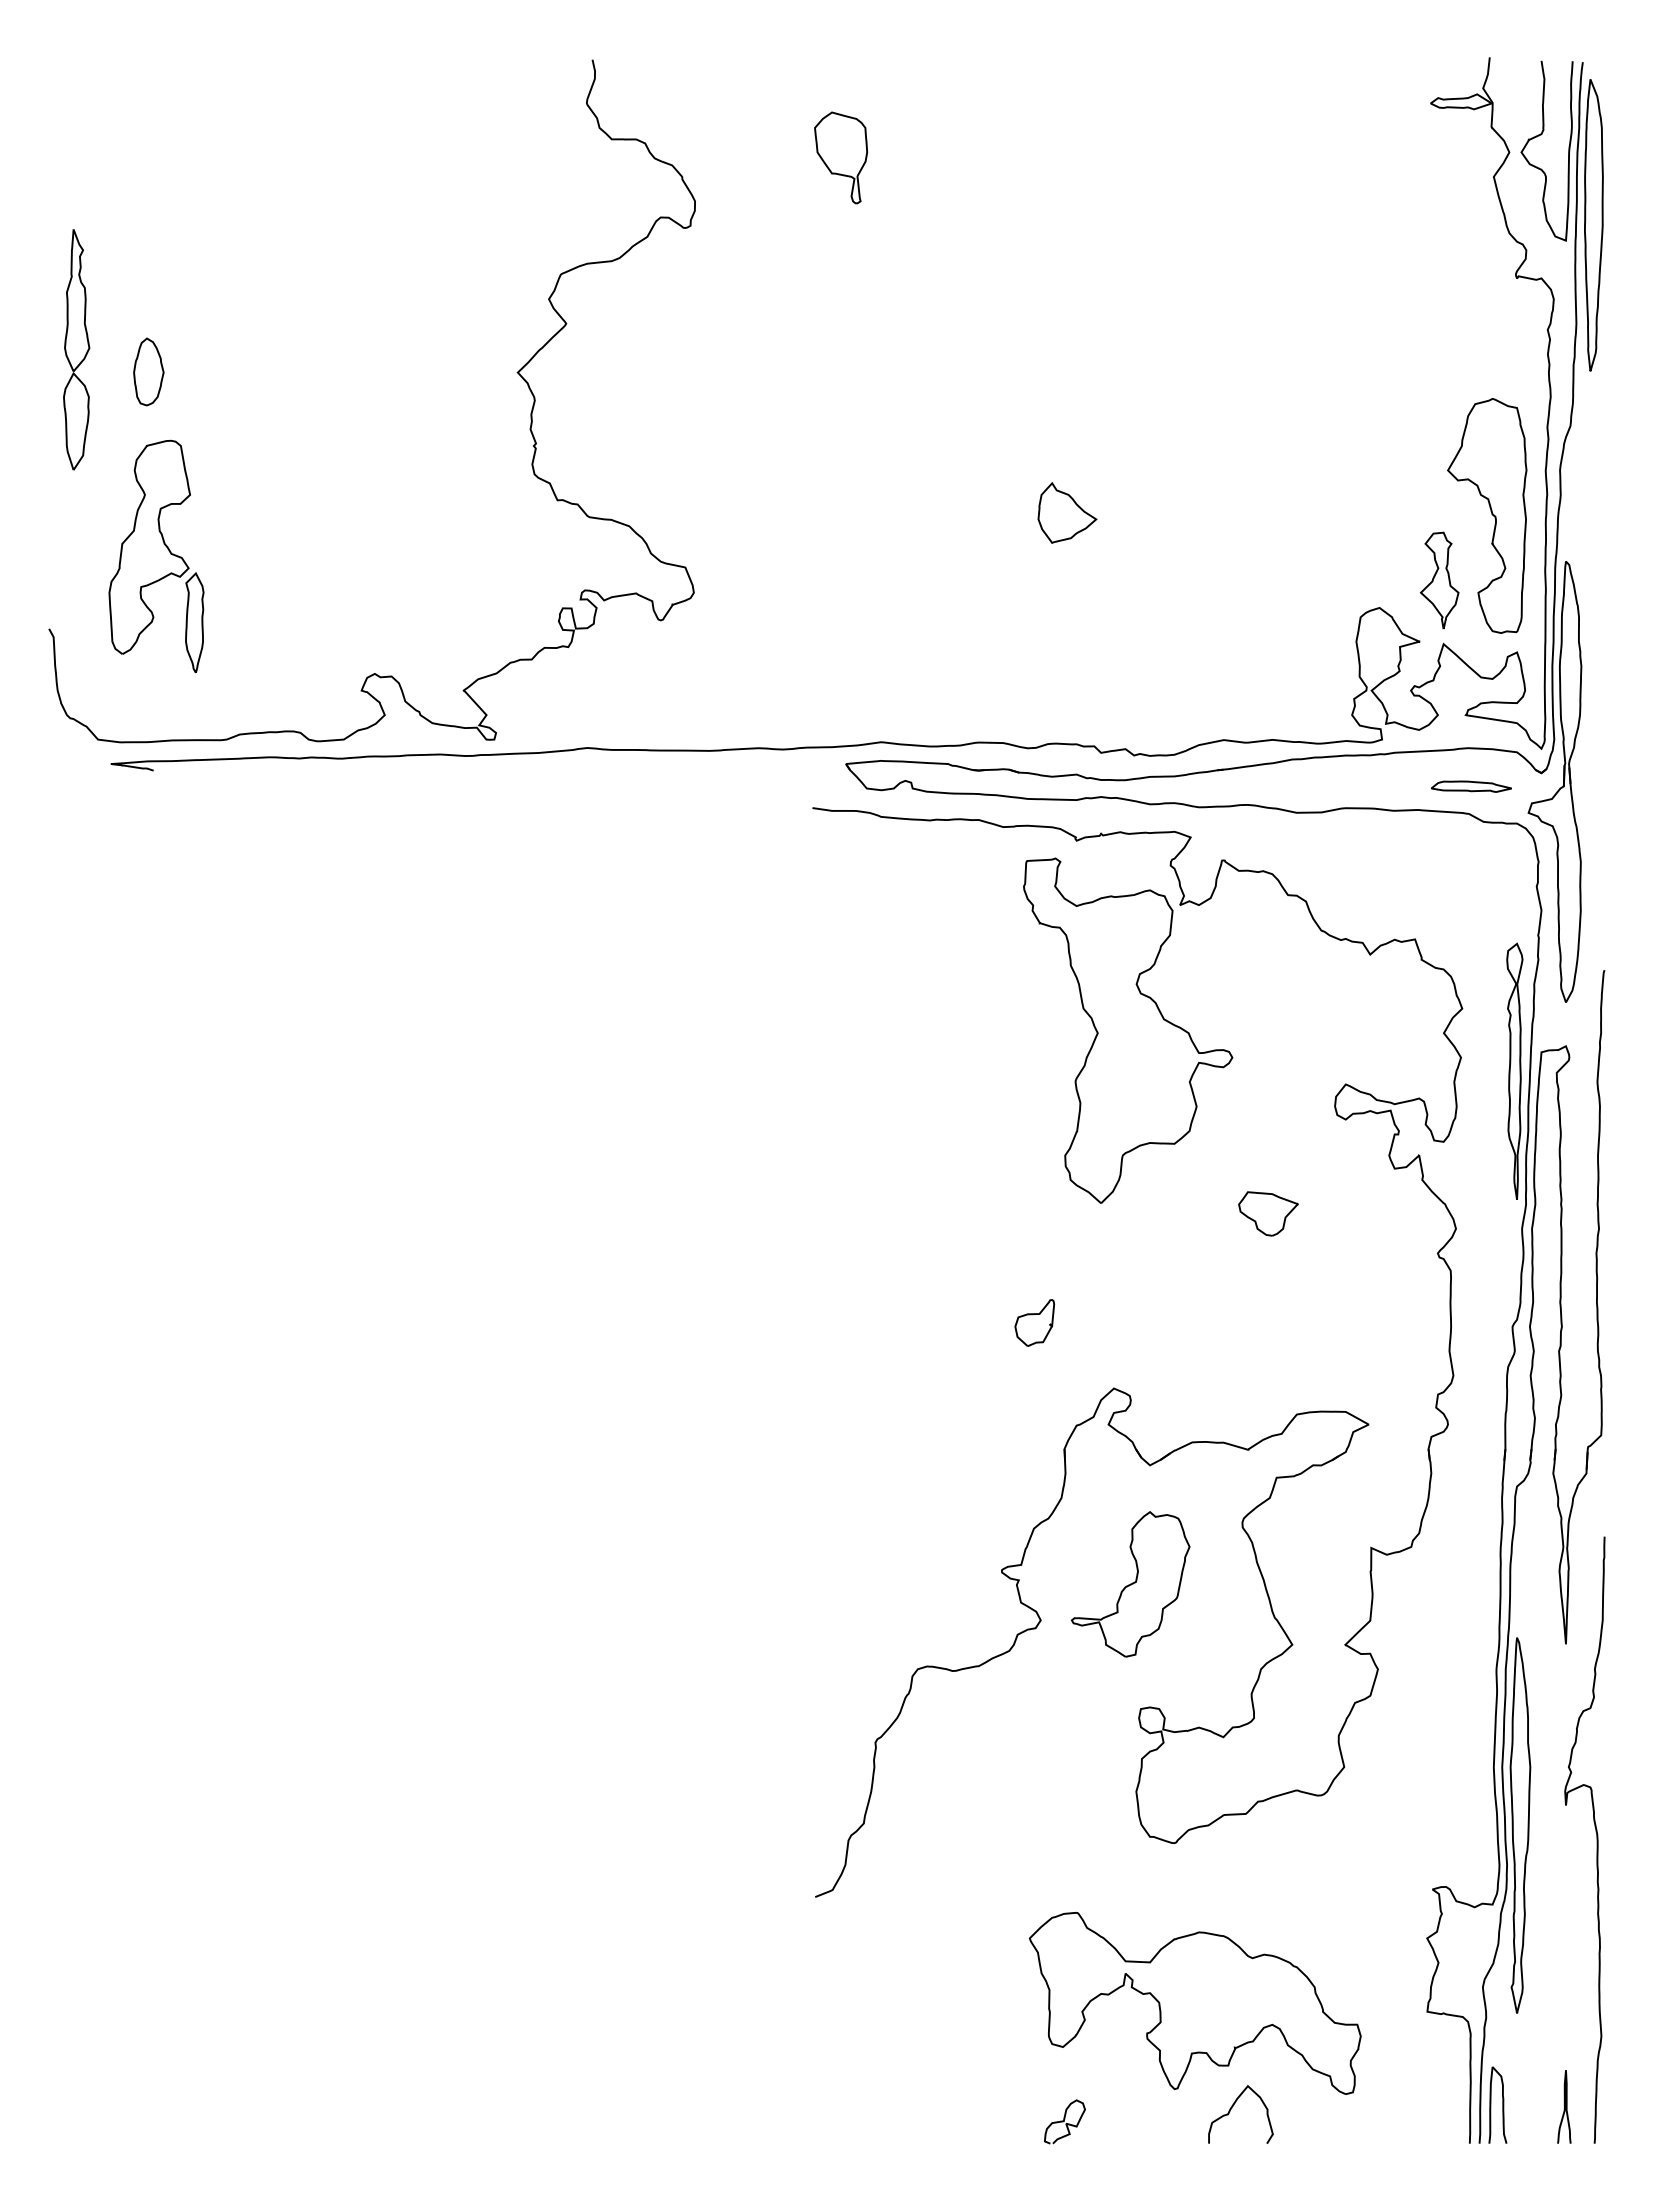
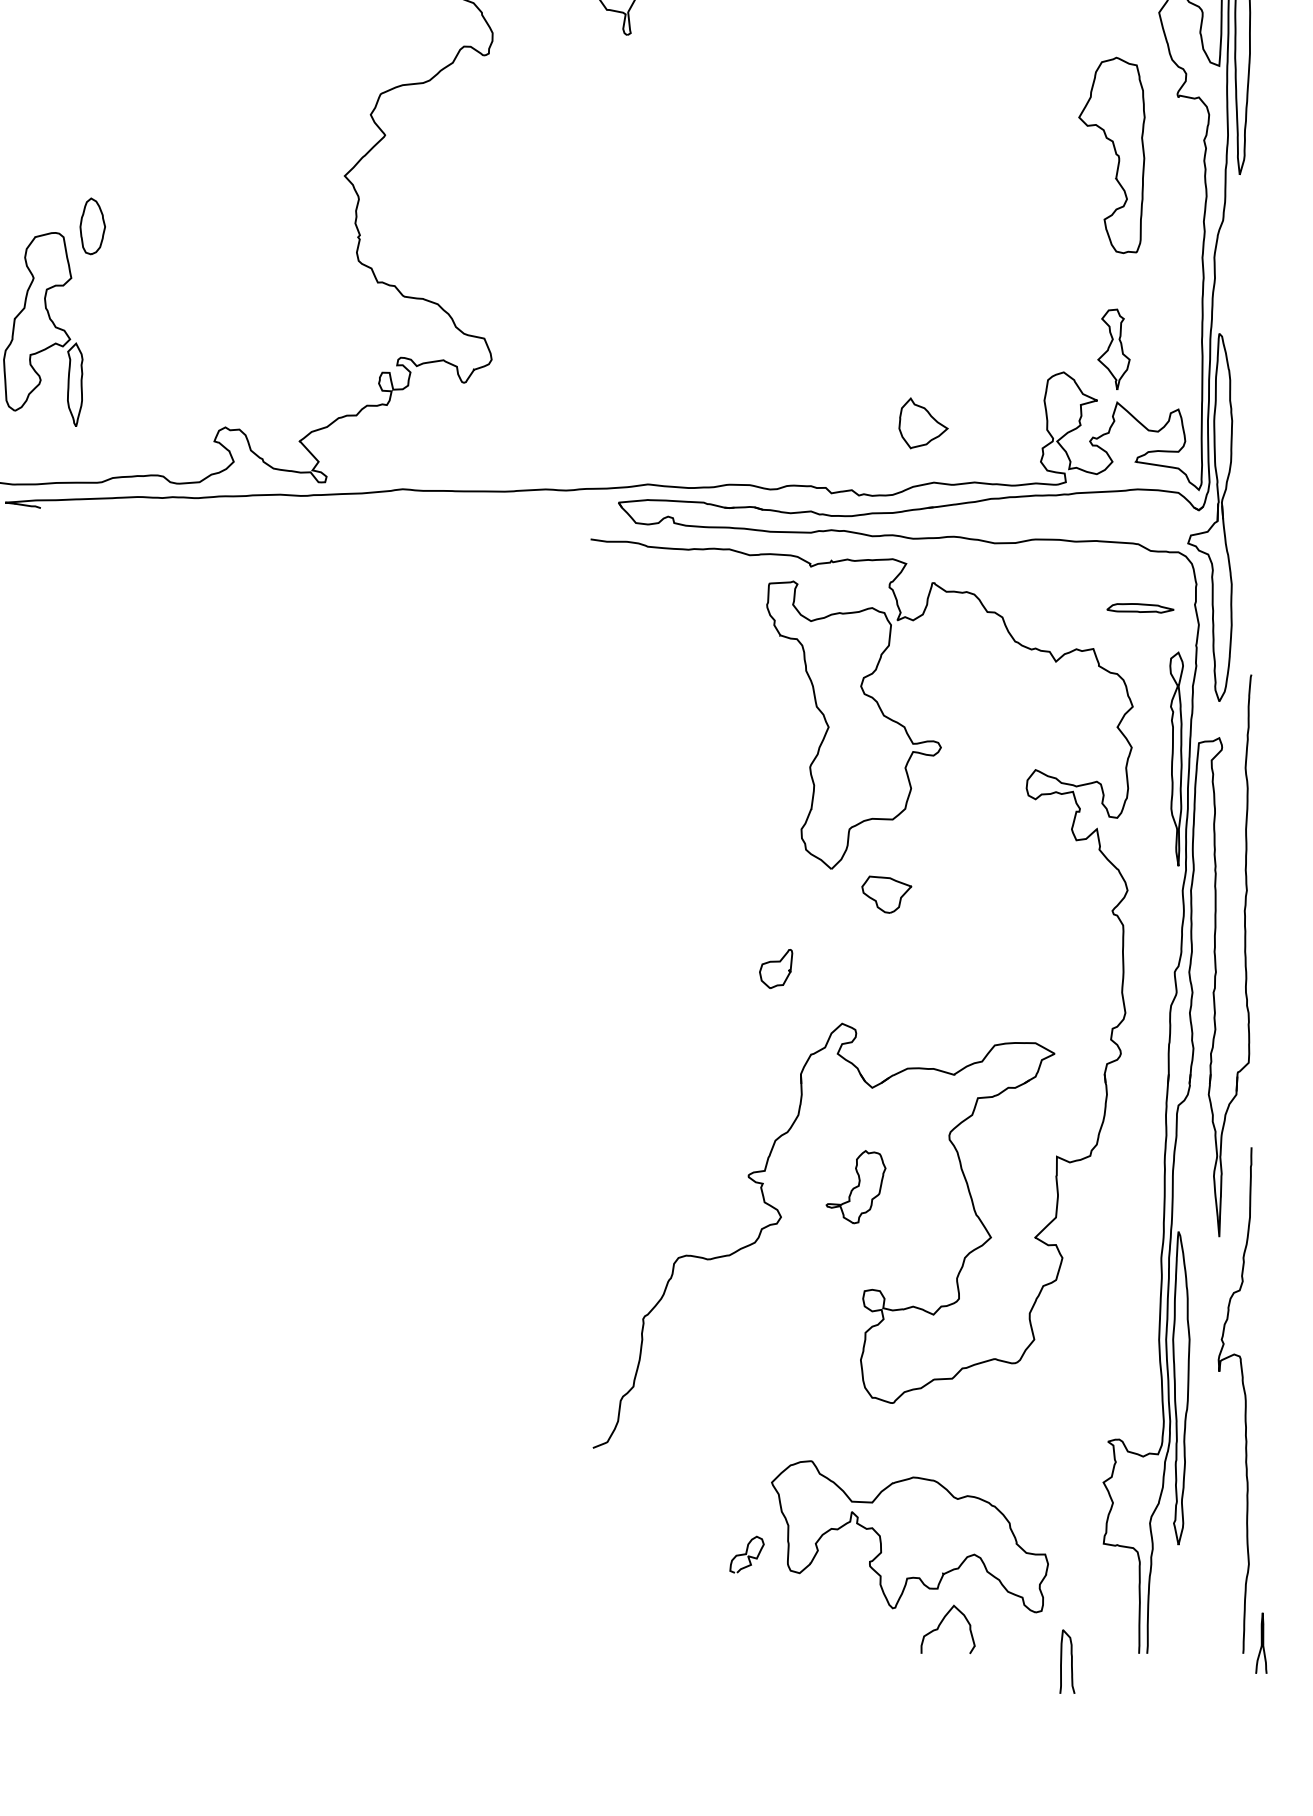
part: (148, 371) -> (92, 226), moved
part: (1067, 512) -> (923, 422), moved
part: (1487, 515) -> (1112, 155), moved
part: (1471, 786) -> (1140, 608), moved
part: (1268, 1213) -> (886, 894), moved
part: (1130, 1584) -> (855, 1187), size x0.6
curve: (1502, 2104) -> (1071, 1661), moved
curve: (1564, 2106) -> (1261, 1642), moved
curve: (1064, 2121) -> (746, 1554), moved

